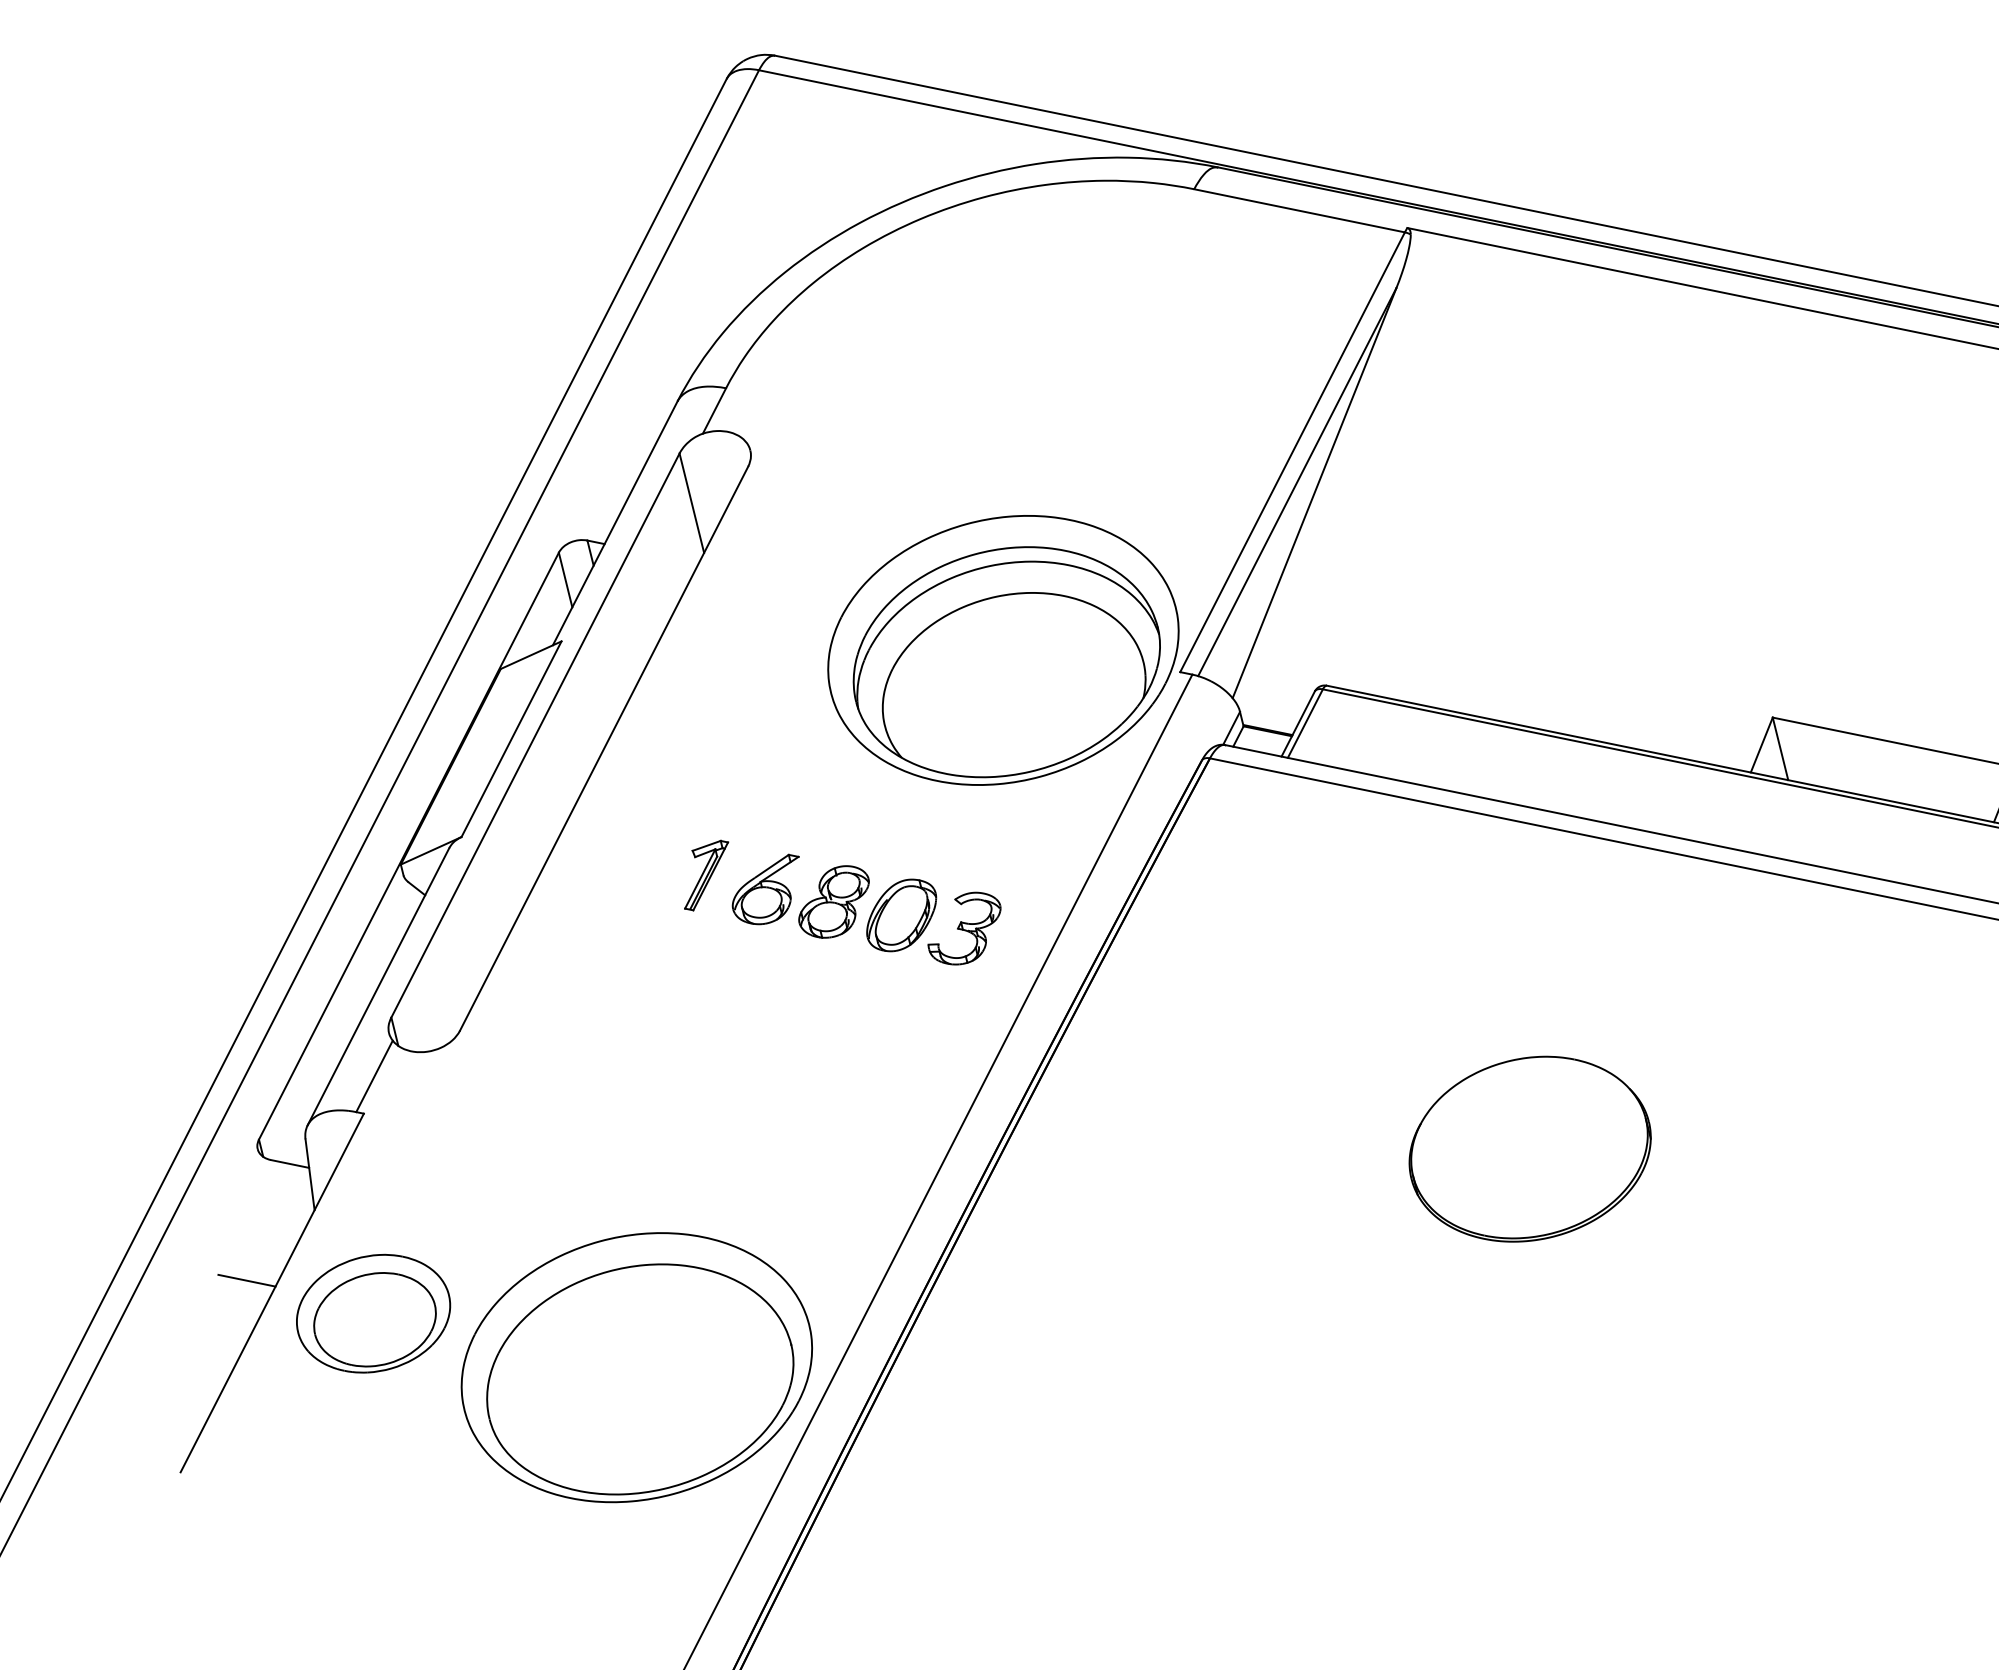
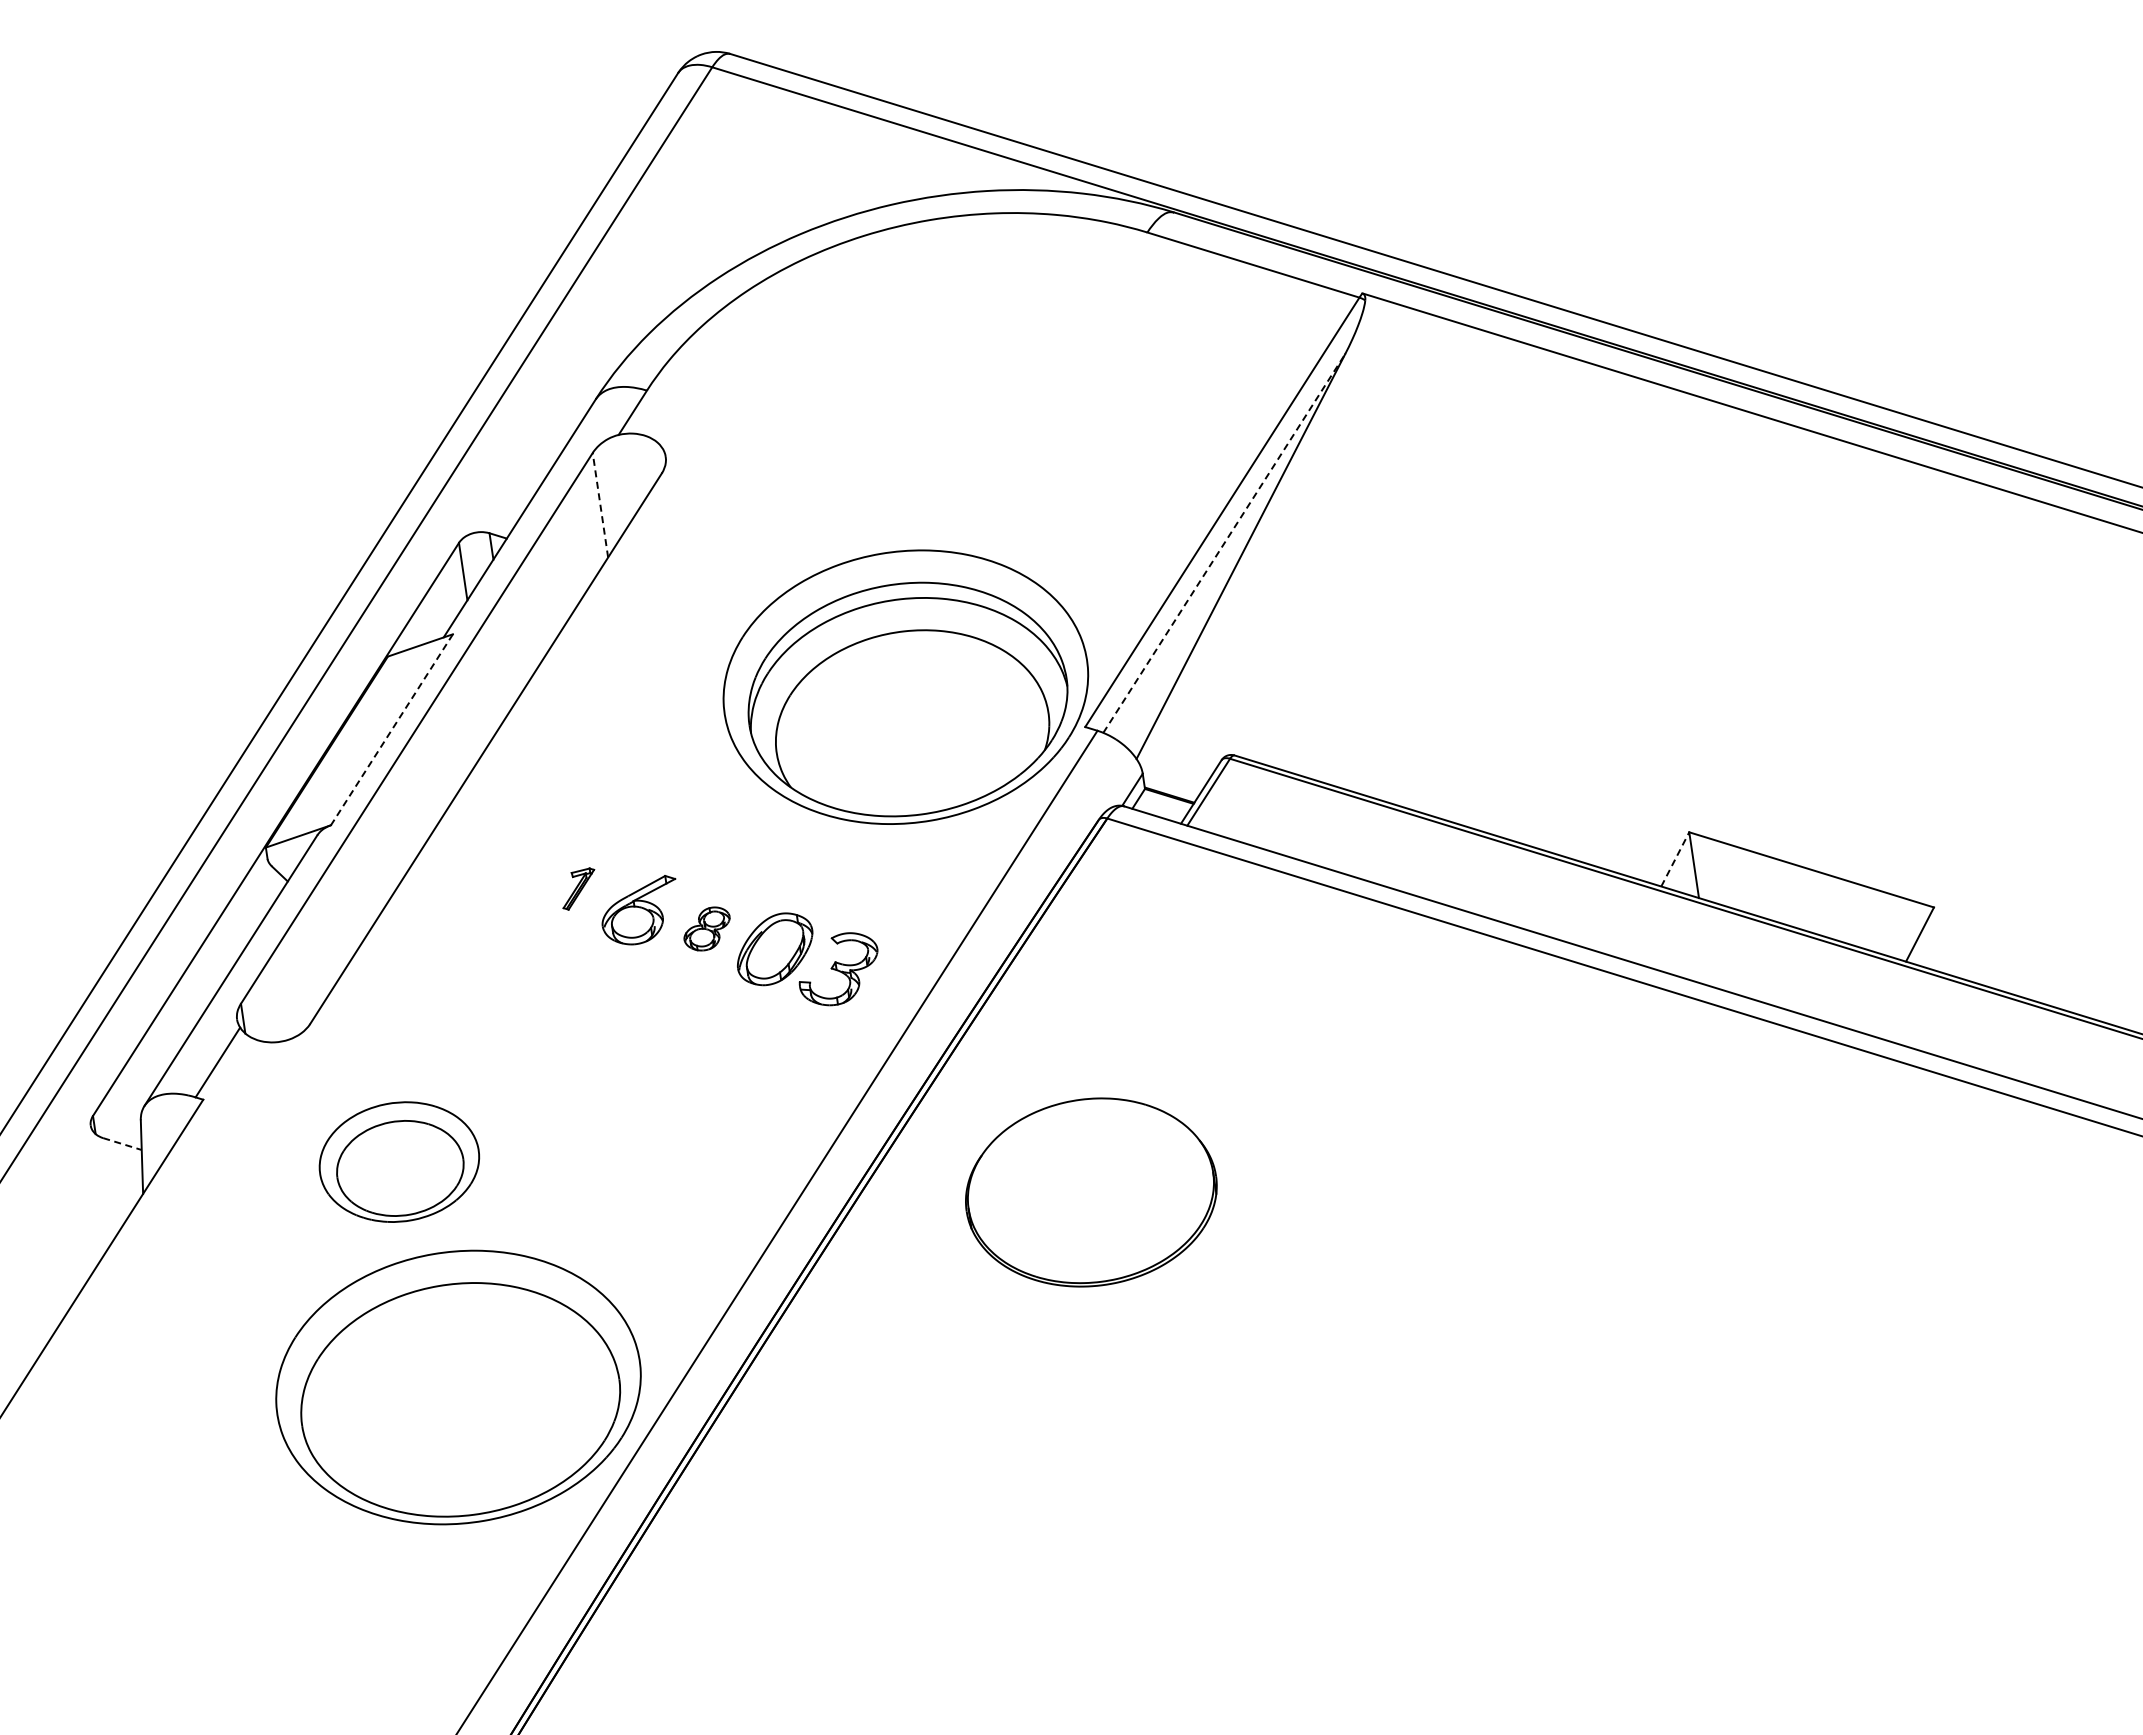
line: (1297, 482) -> (1224, 543), solid -> dashed
line: (691, 503) -> (600, 505), solid -> dashed
line: (511, 739) -> (391, 730), solid -> dashed
line: (1762, 745) -> (1675, 859), solid -> dashed
part: (706, 875) -> (578, 888), size x0.6
part: (833, 901) -> (706, 928), size x0.6
part: (1530, 1149) -> (1091, 1192), moved
line: (290, 1164) -> (122, 1144), solid -> dashed
line: (246, 1280) -> (66, 1259), removed
part: (373, 1313) -> (399, 1161), moved

